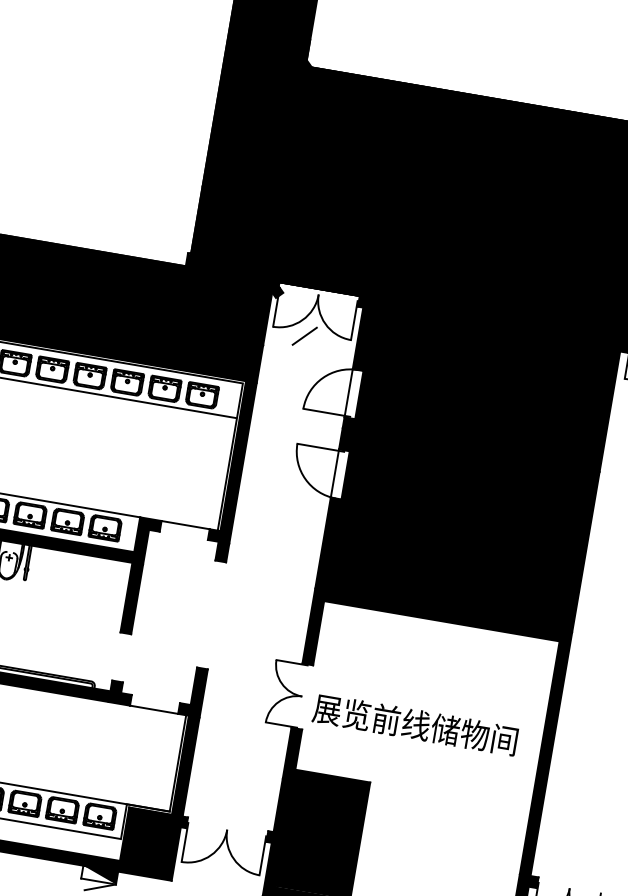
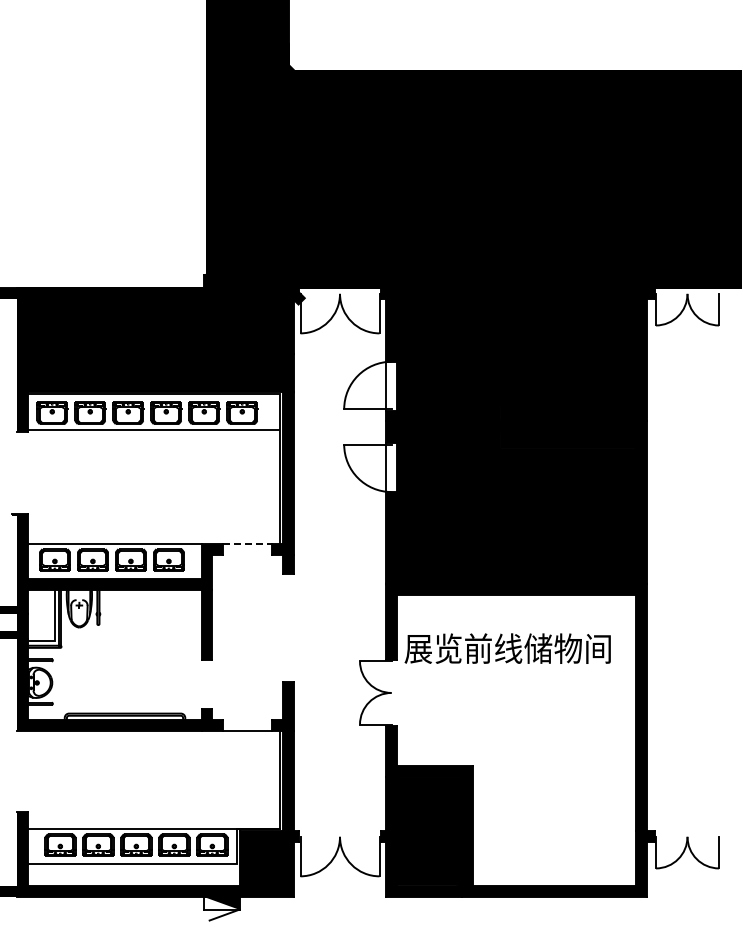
line: (303, 336) -> (332, 337), removed
line: (186, 525) -> (248, 543), solid -> dashed
text: (415, 724) -> (507, 648), moved

